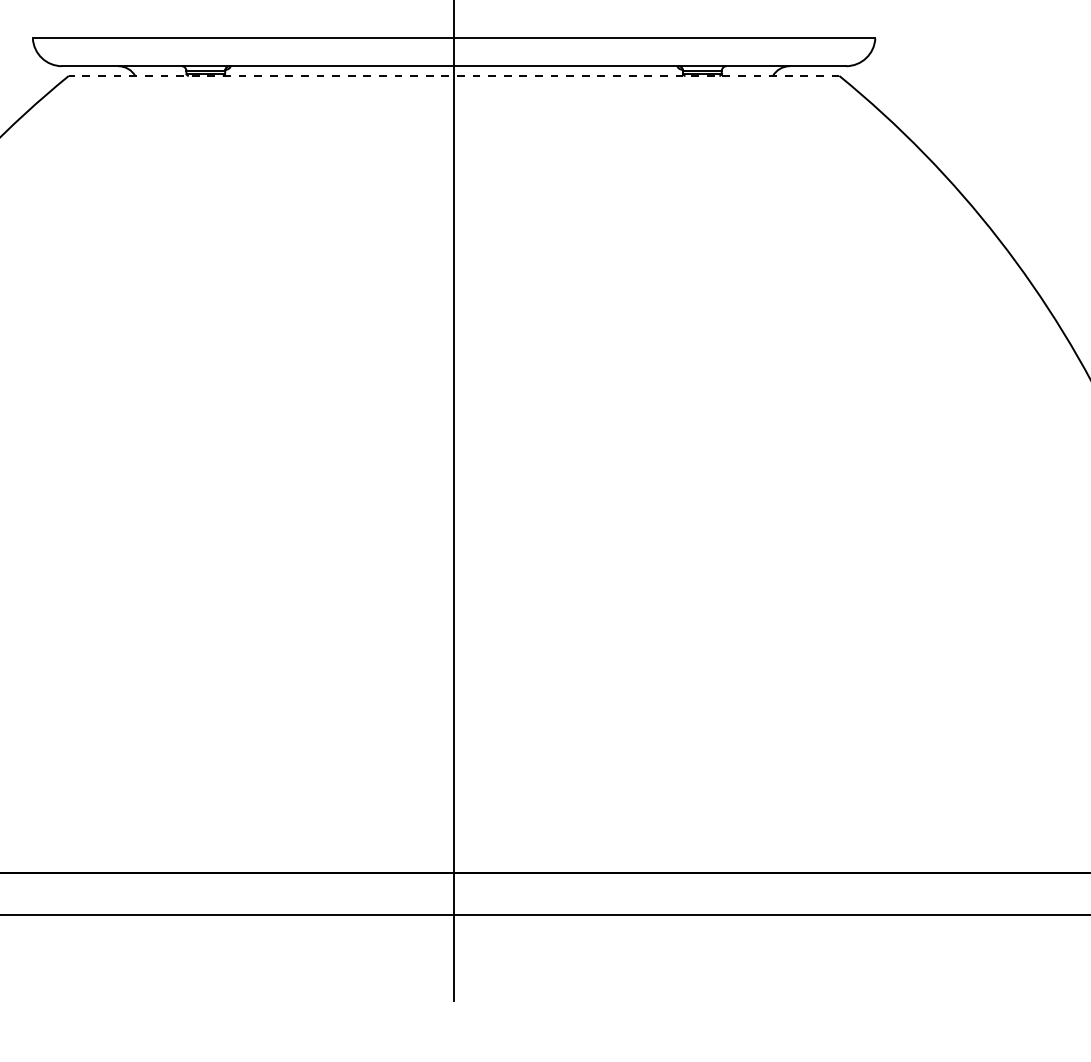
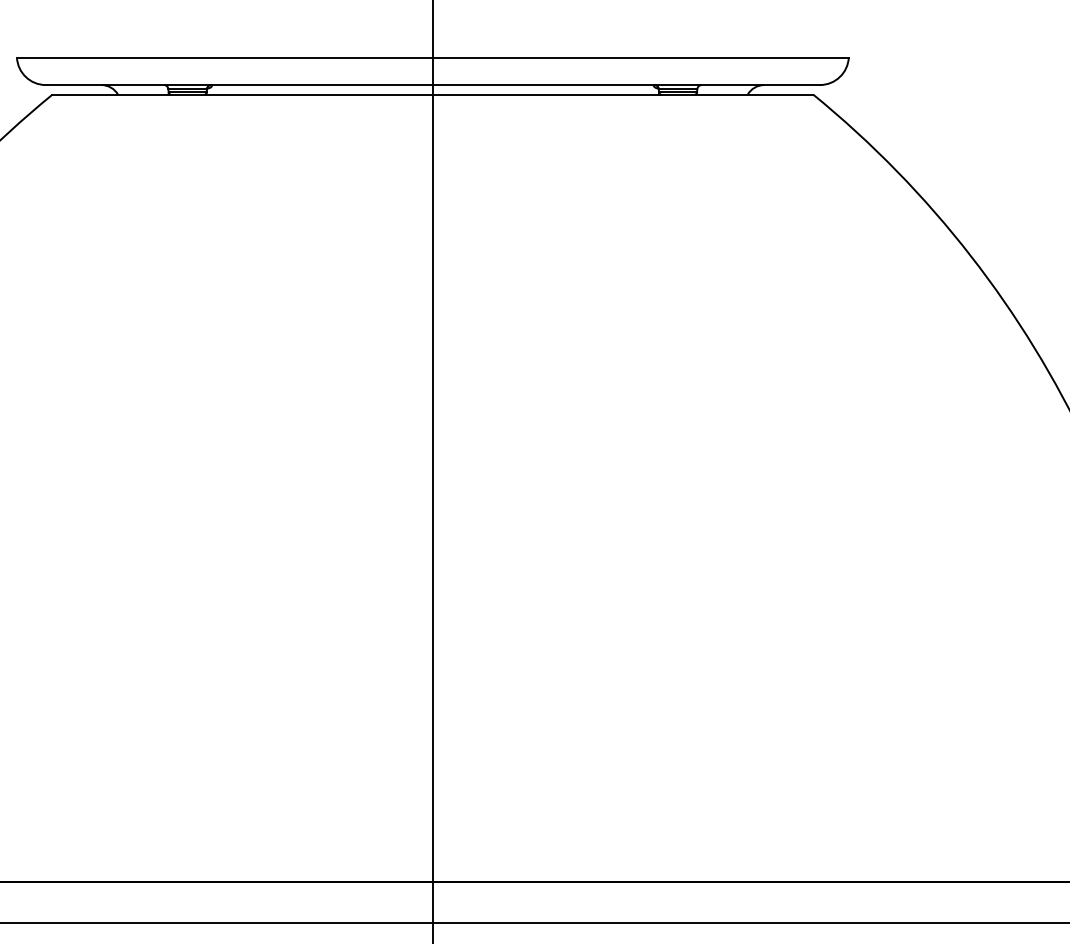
line: (453, 75) -> (432, 94), dashed -> solid

